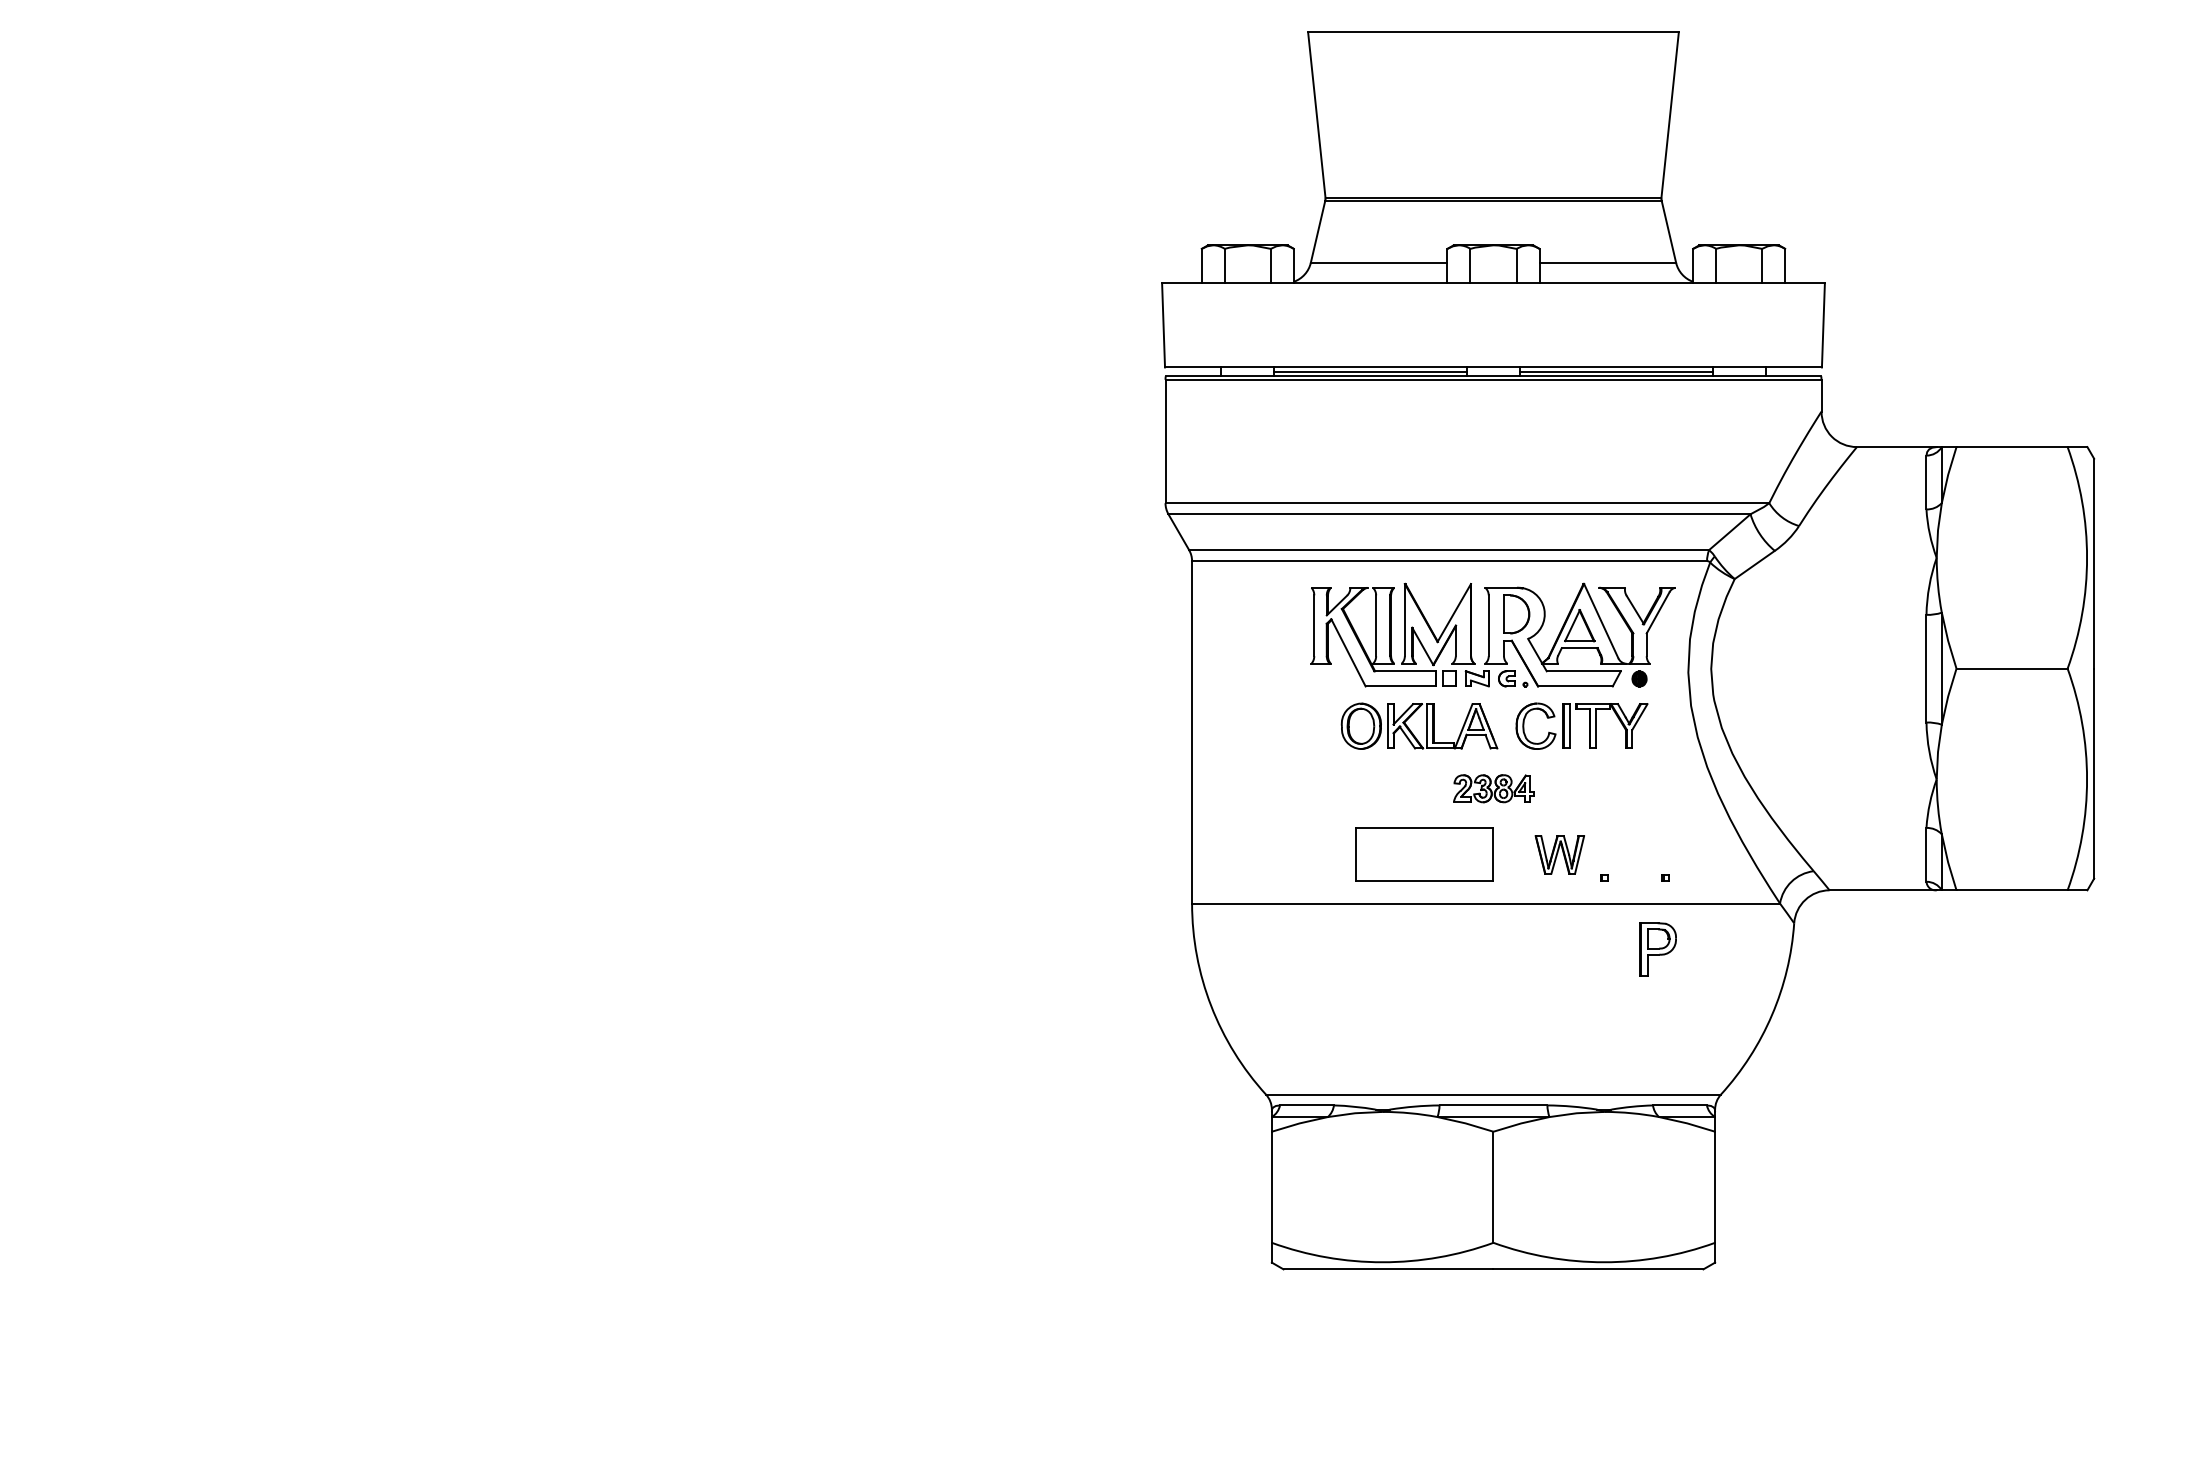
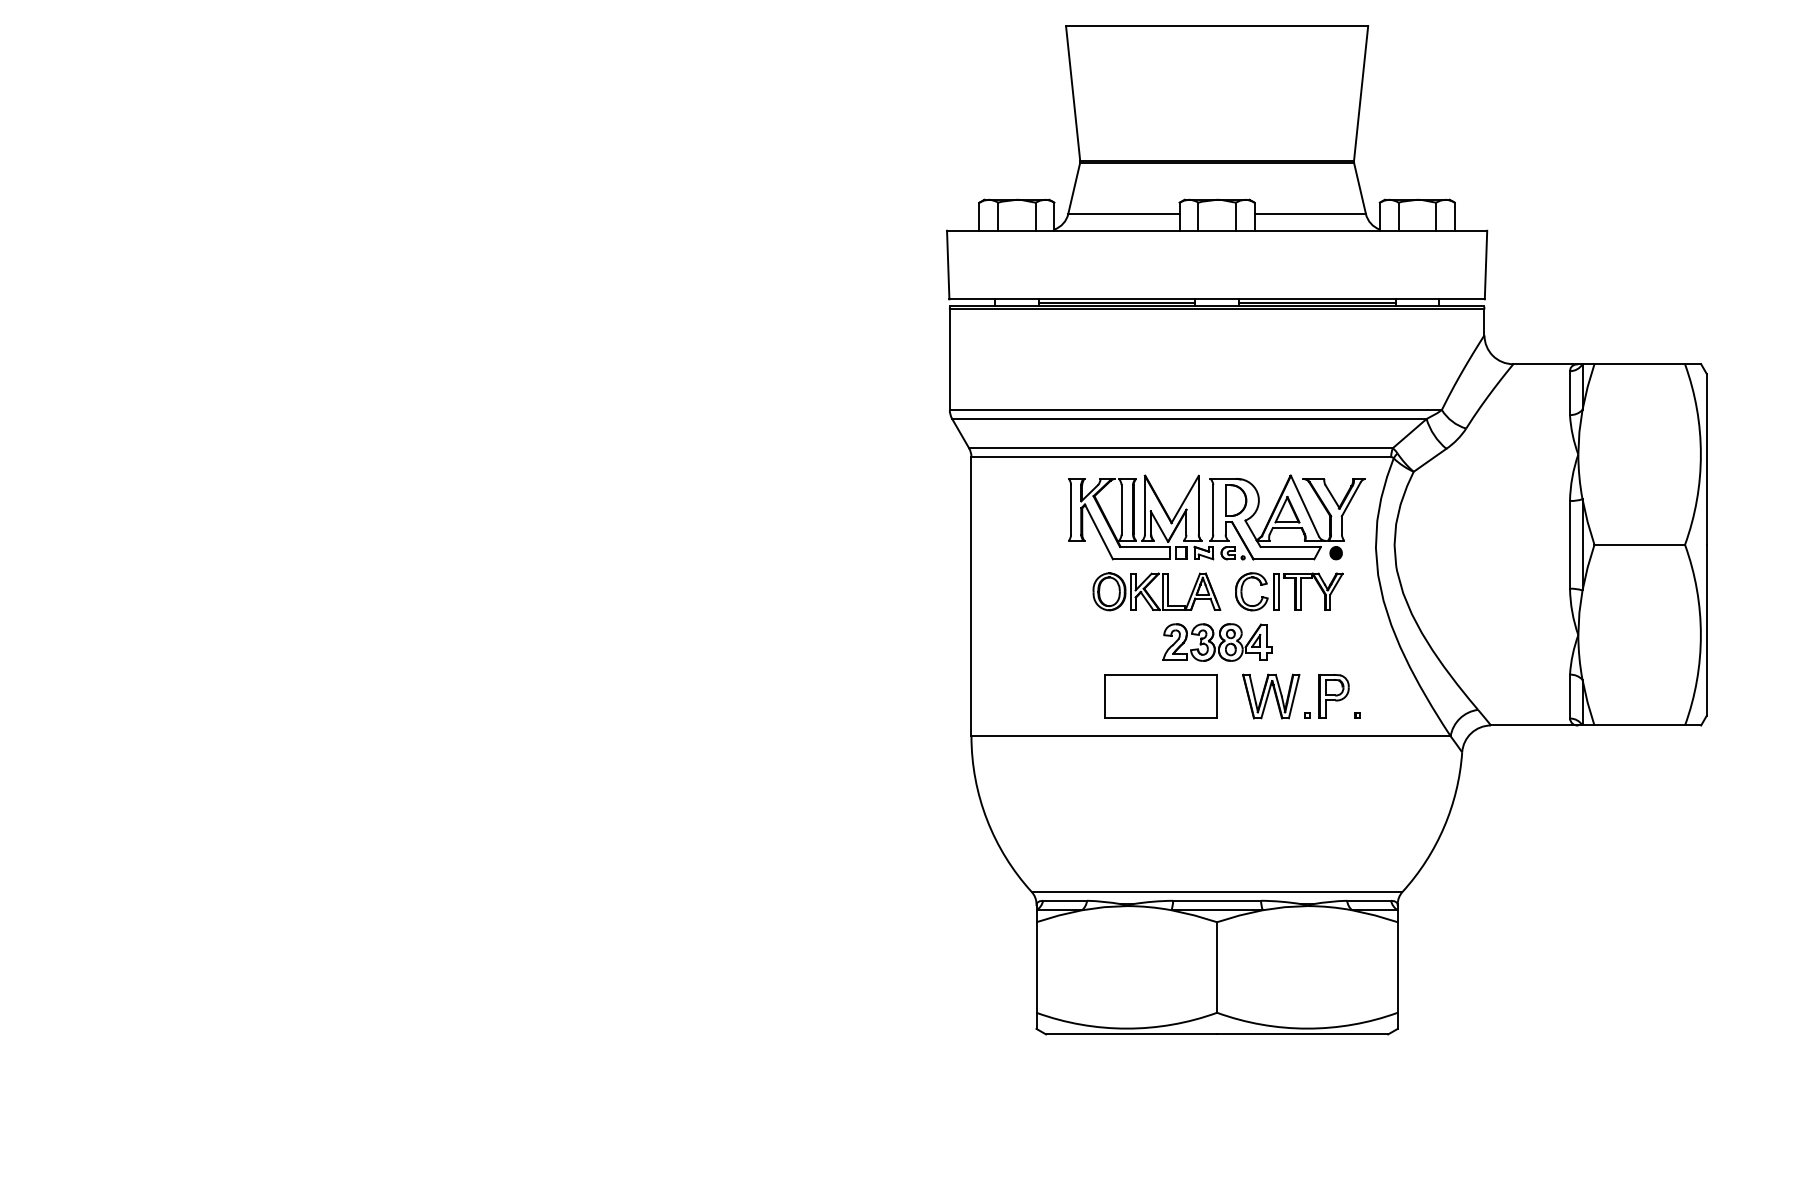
part: (1493, 788) -> (1217, 642), size x1.67
part: (1559, 854) -> (1270, 696), size x1.43
part: (1657, 949) -> (1333, 696), moved

